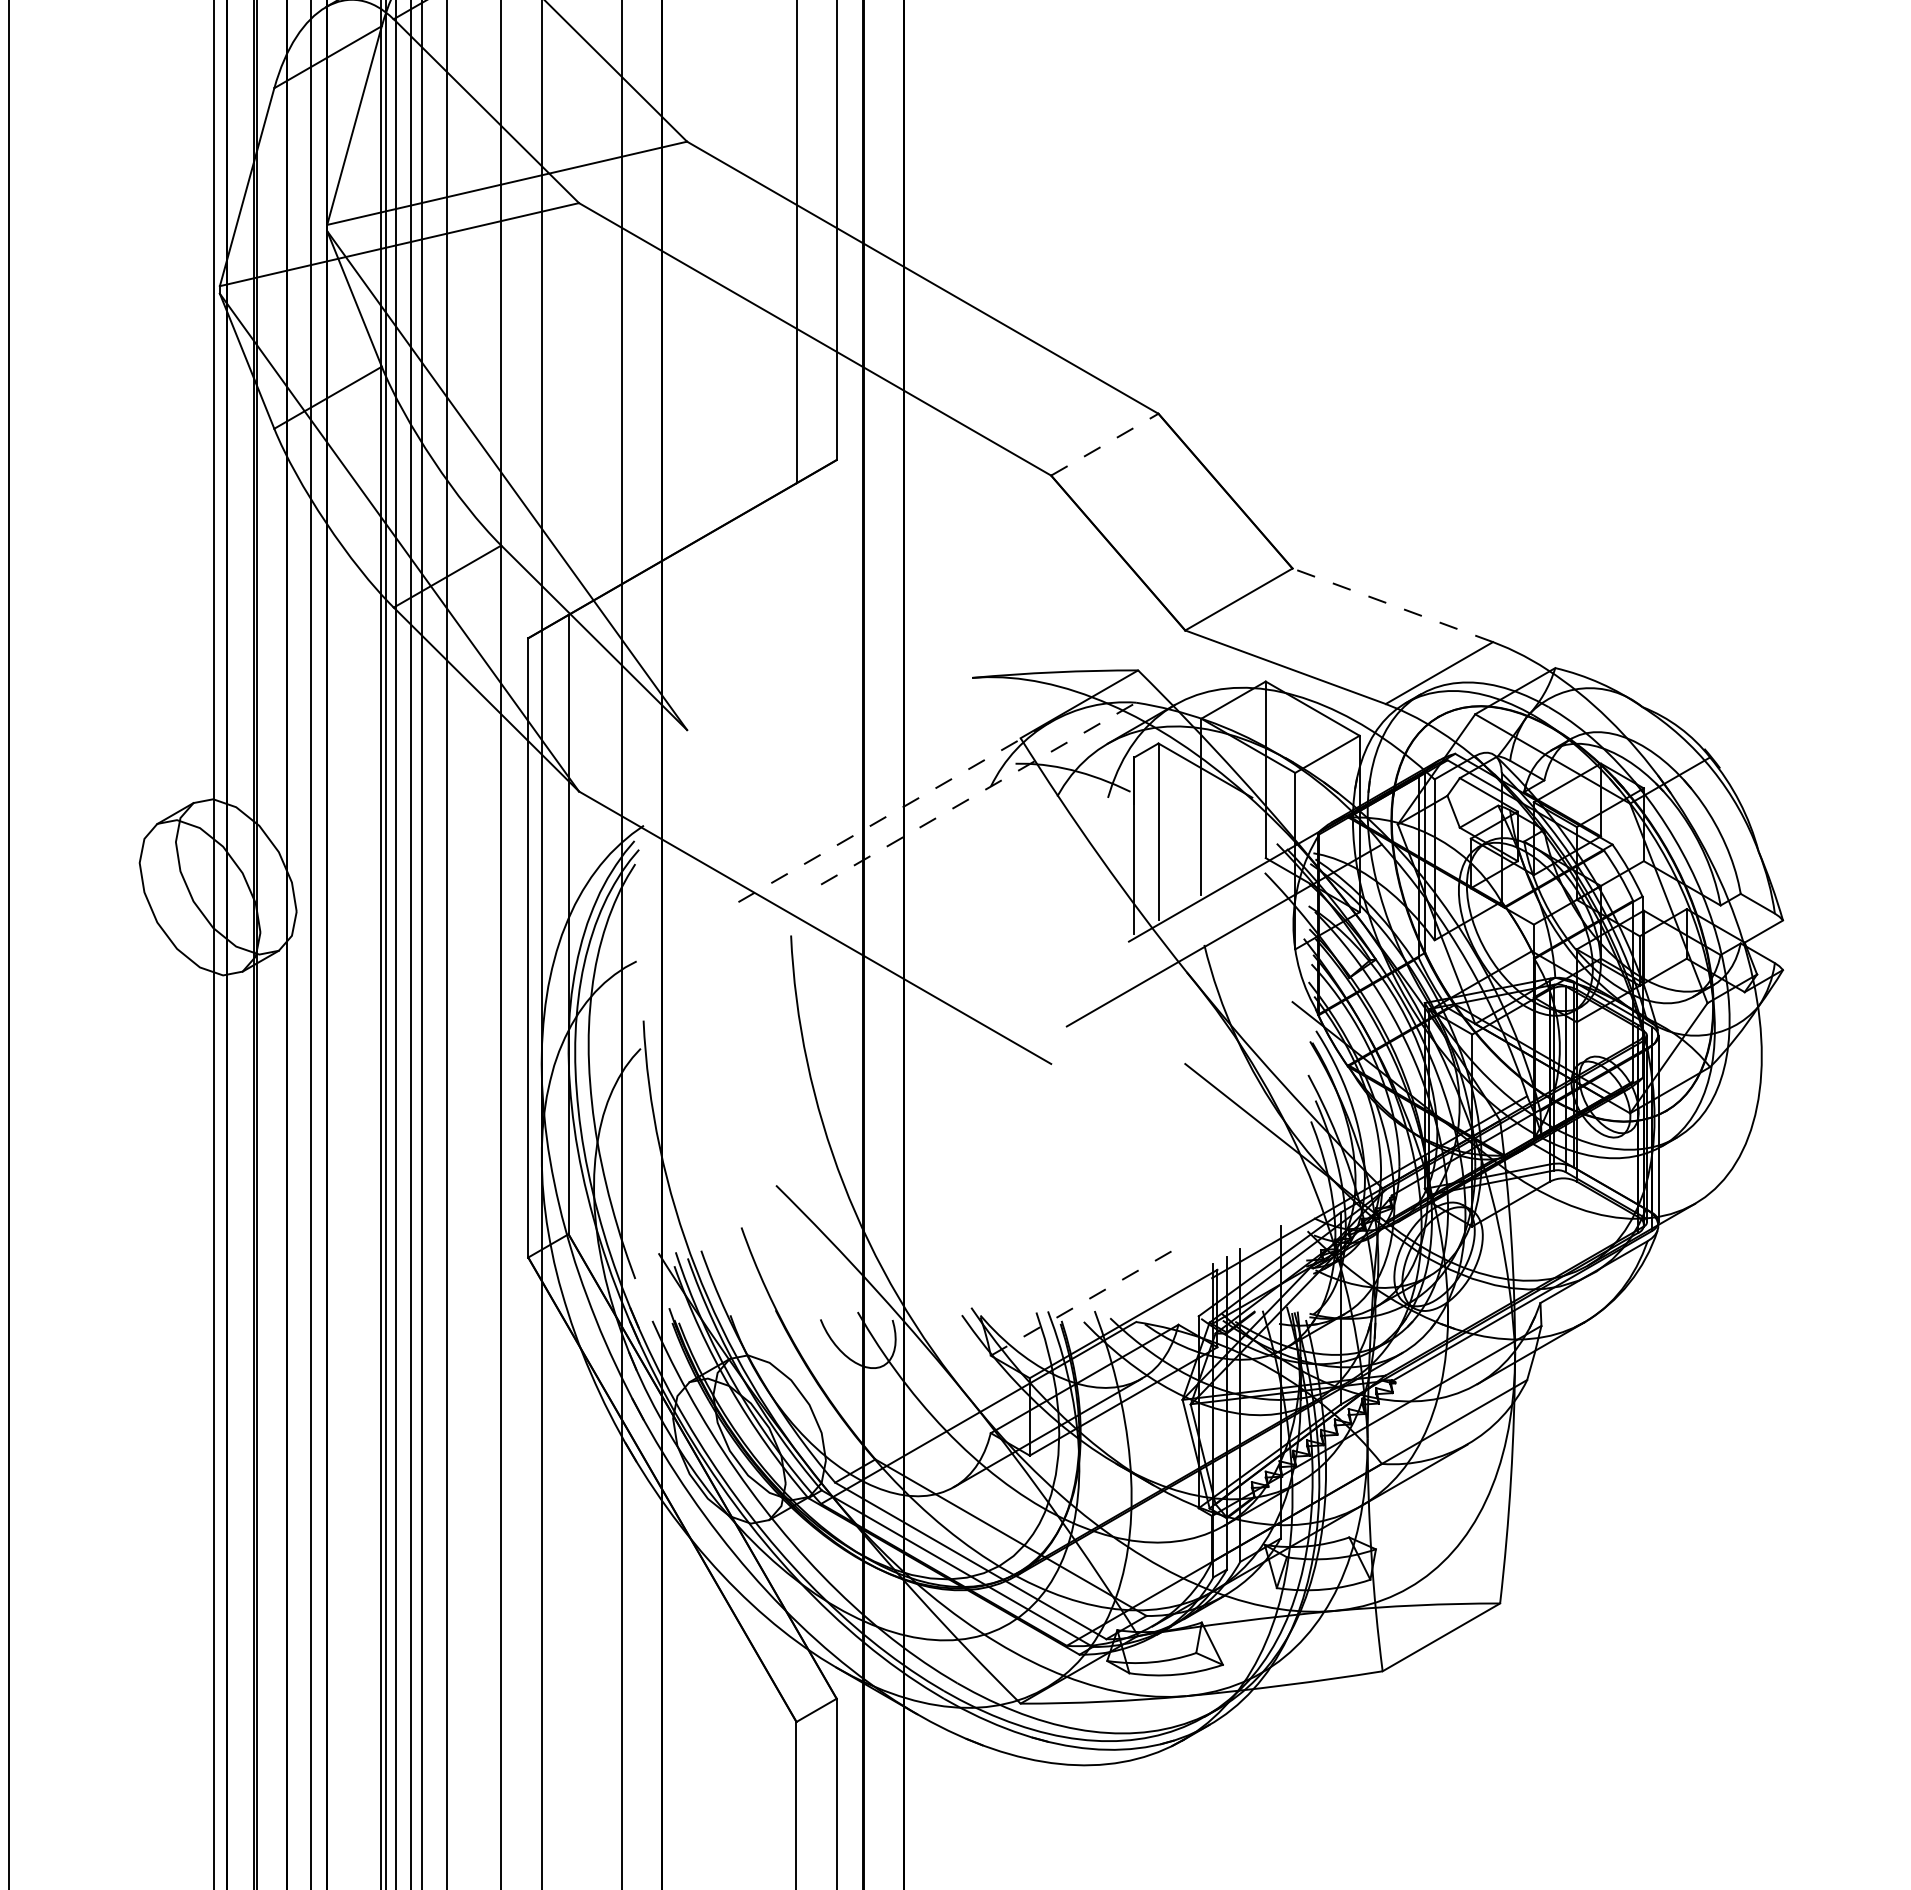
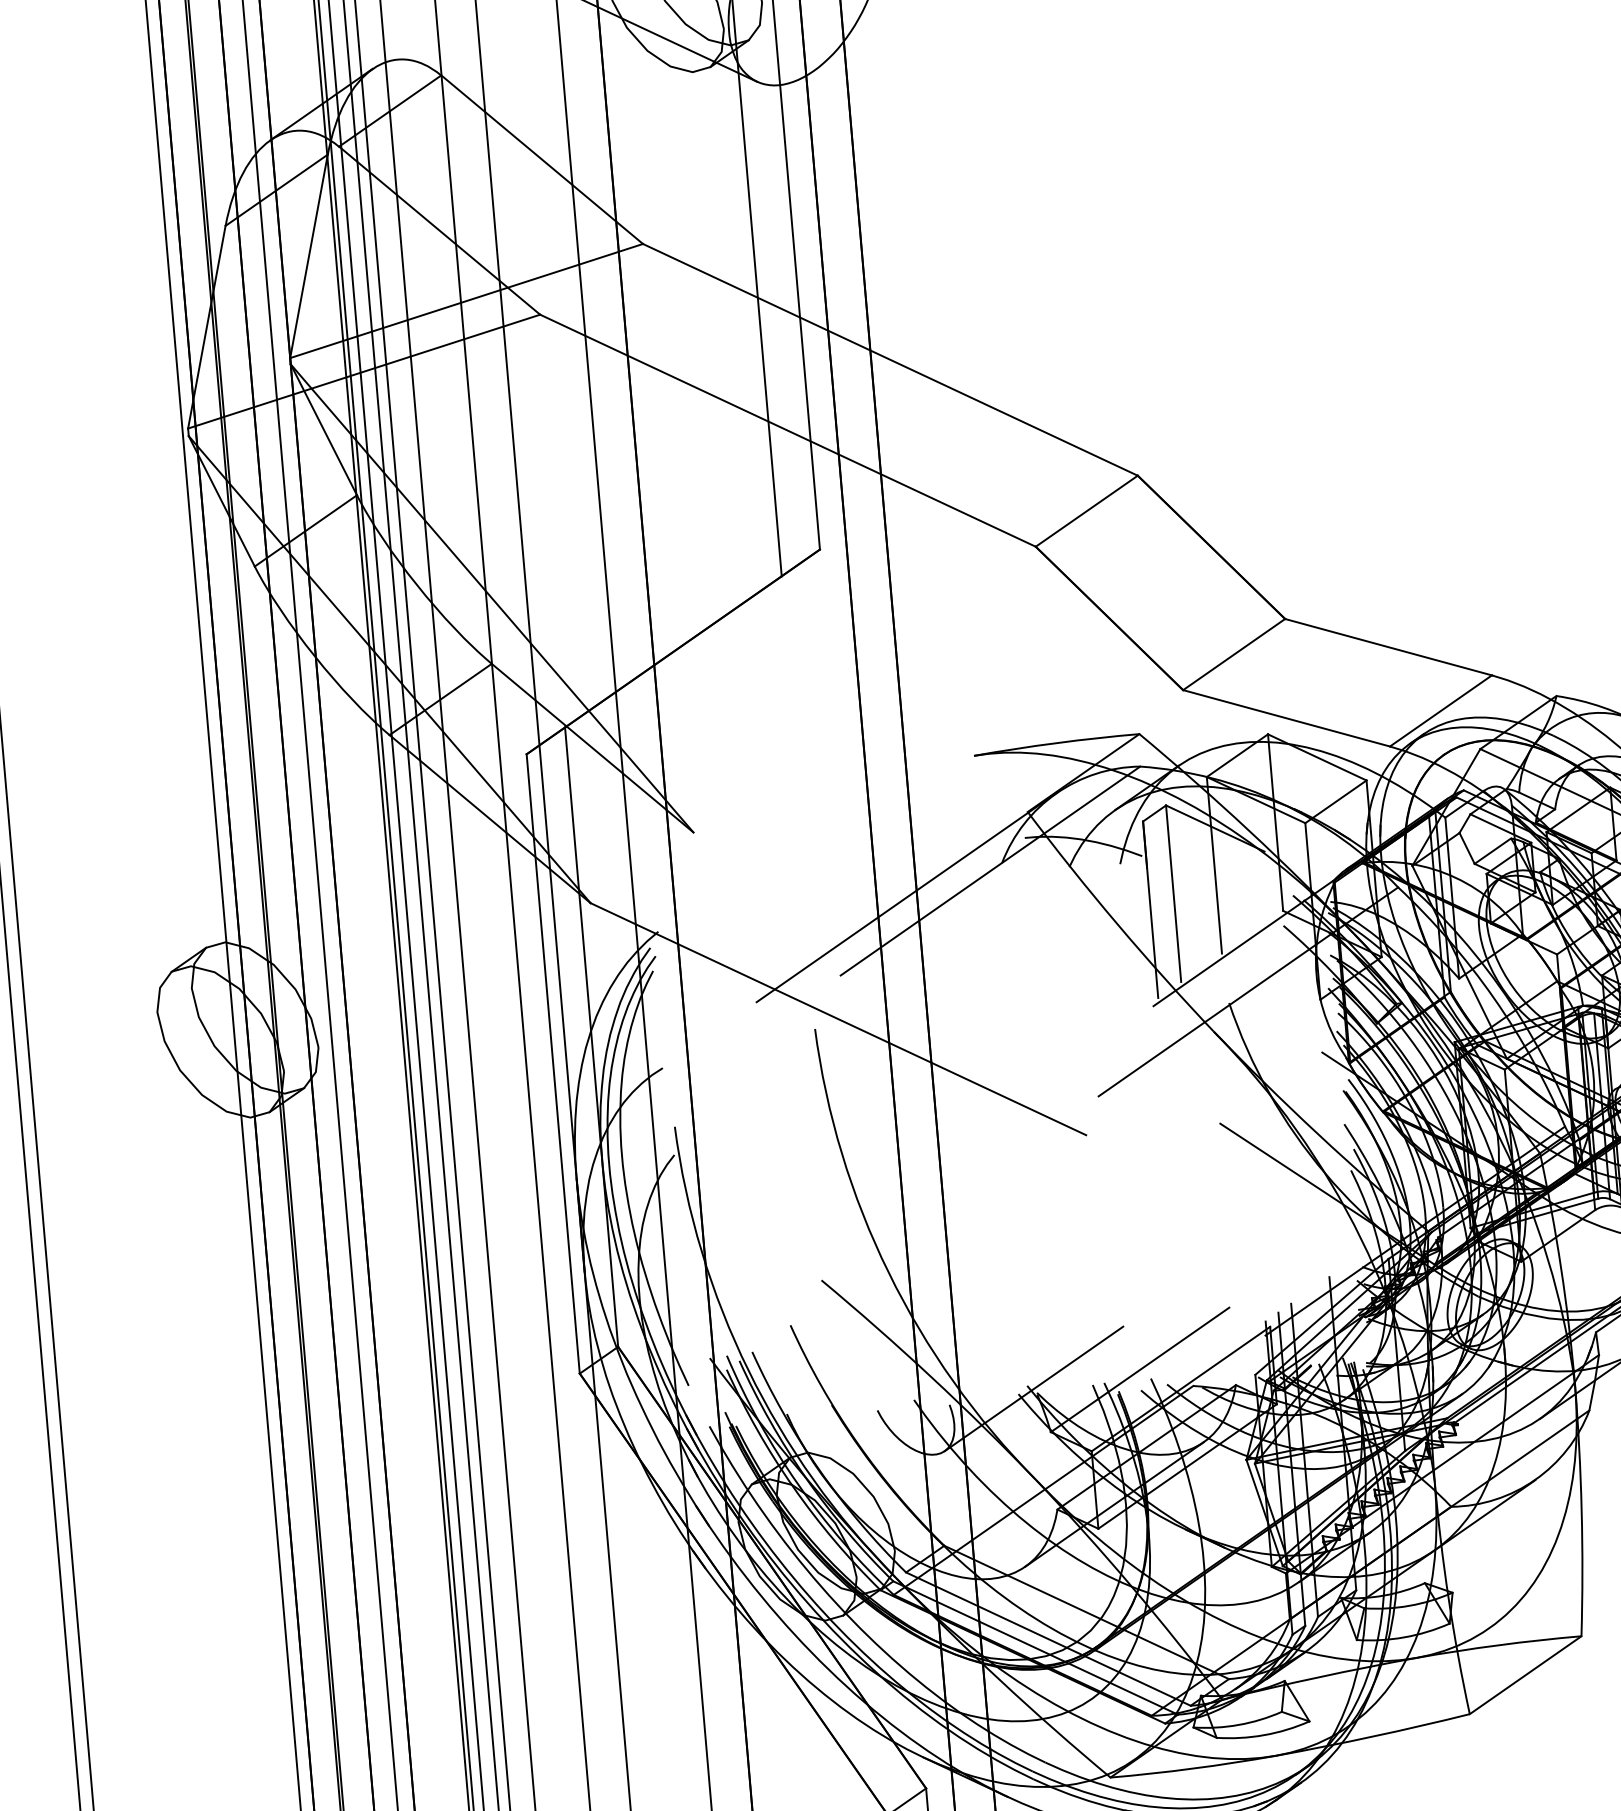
line: (1104, 444) -> (1086, 511), dashed -> solid
line: (1392, 605) -> (1388, 647), dashed -> solid
line: (978, 793) -> (990, 870), dashed -> solid
line: (892, 812) -> (905, 897), dashed -> solid
line: (1085, 1301) -> (1140, 1369), dashed -> solid
line: (977, 1311) -> (1033, 1389), added

